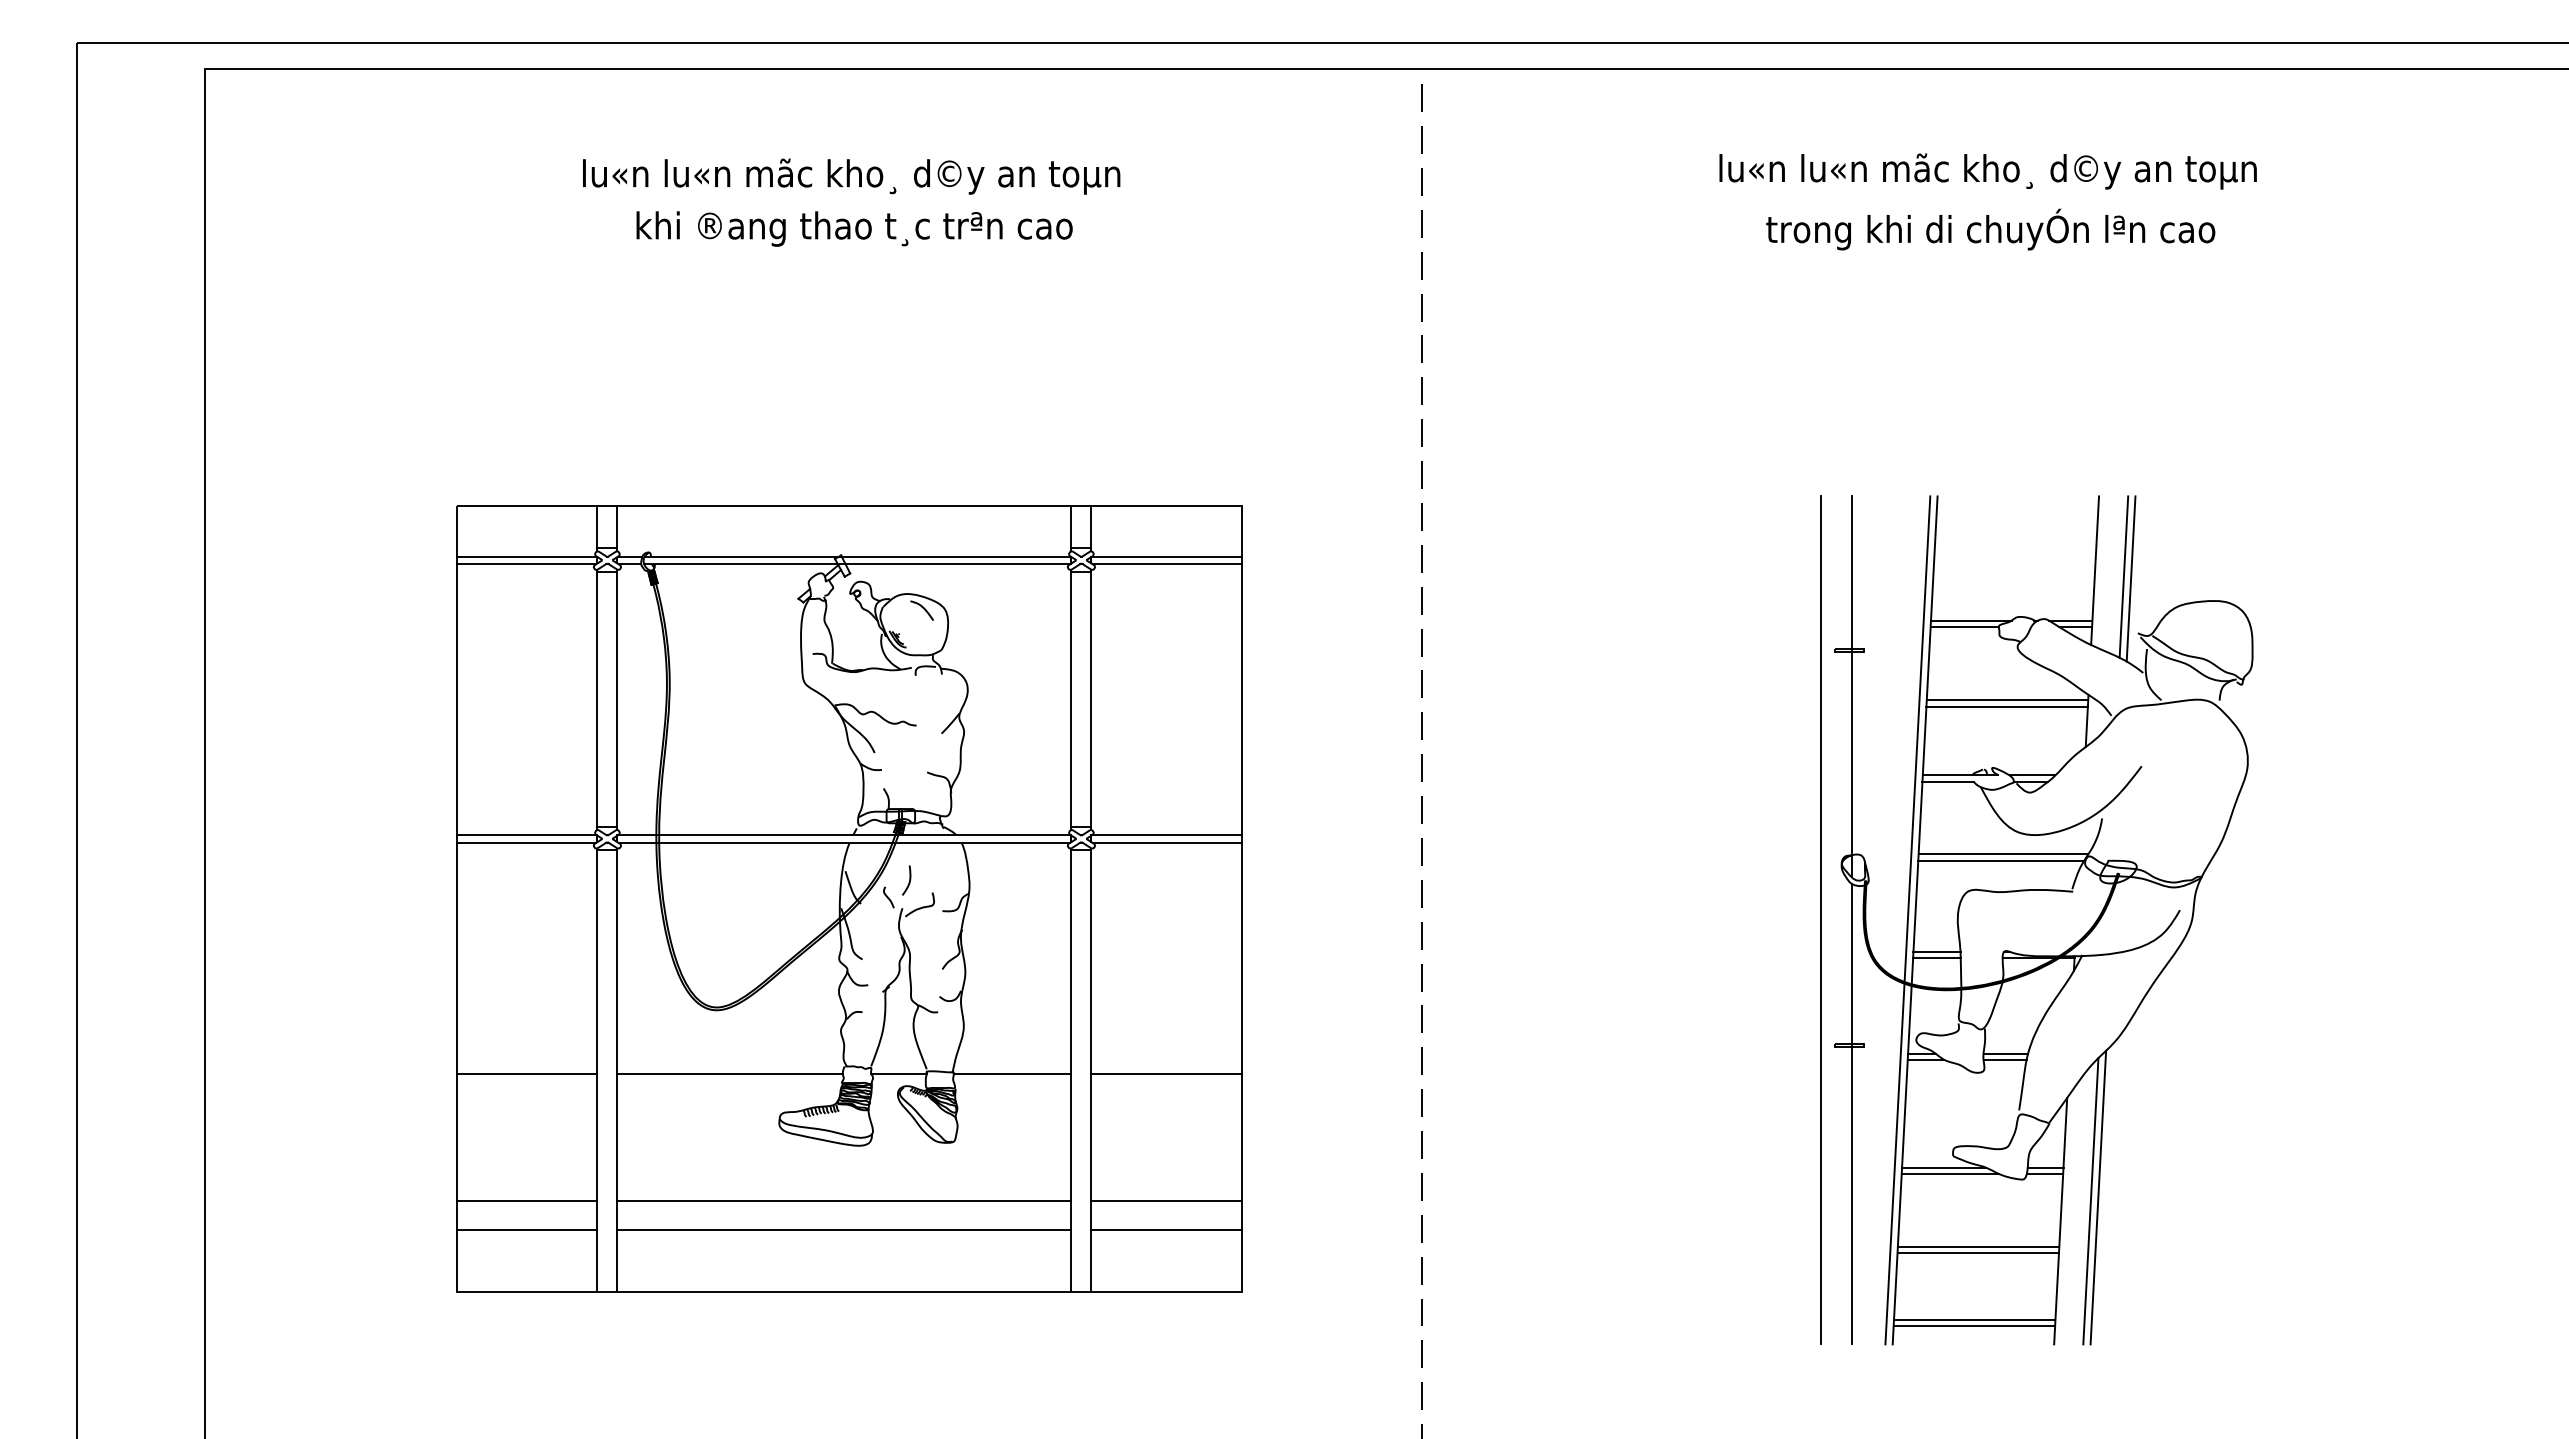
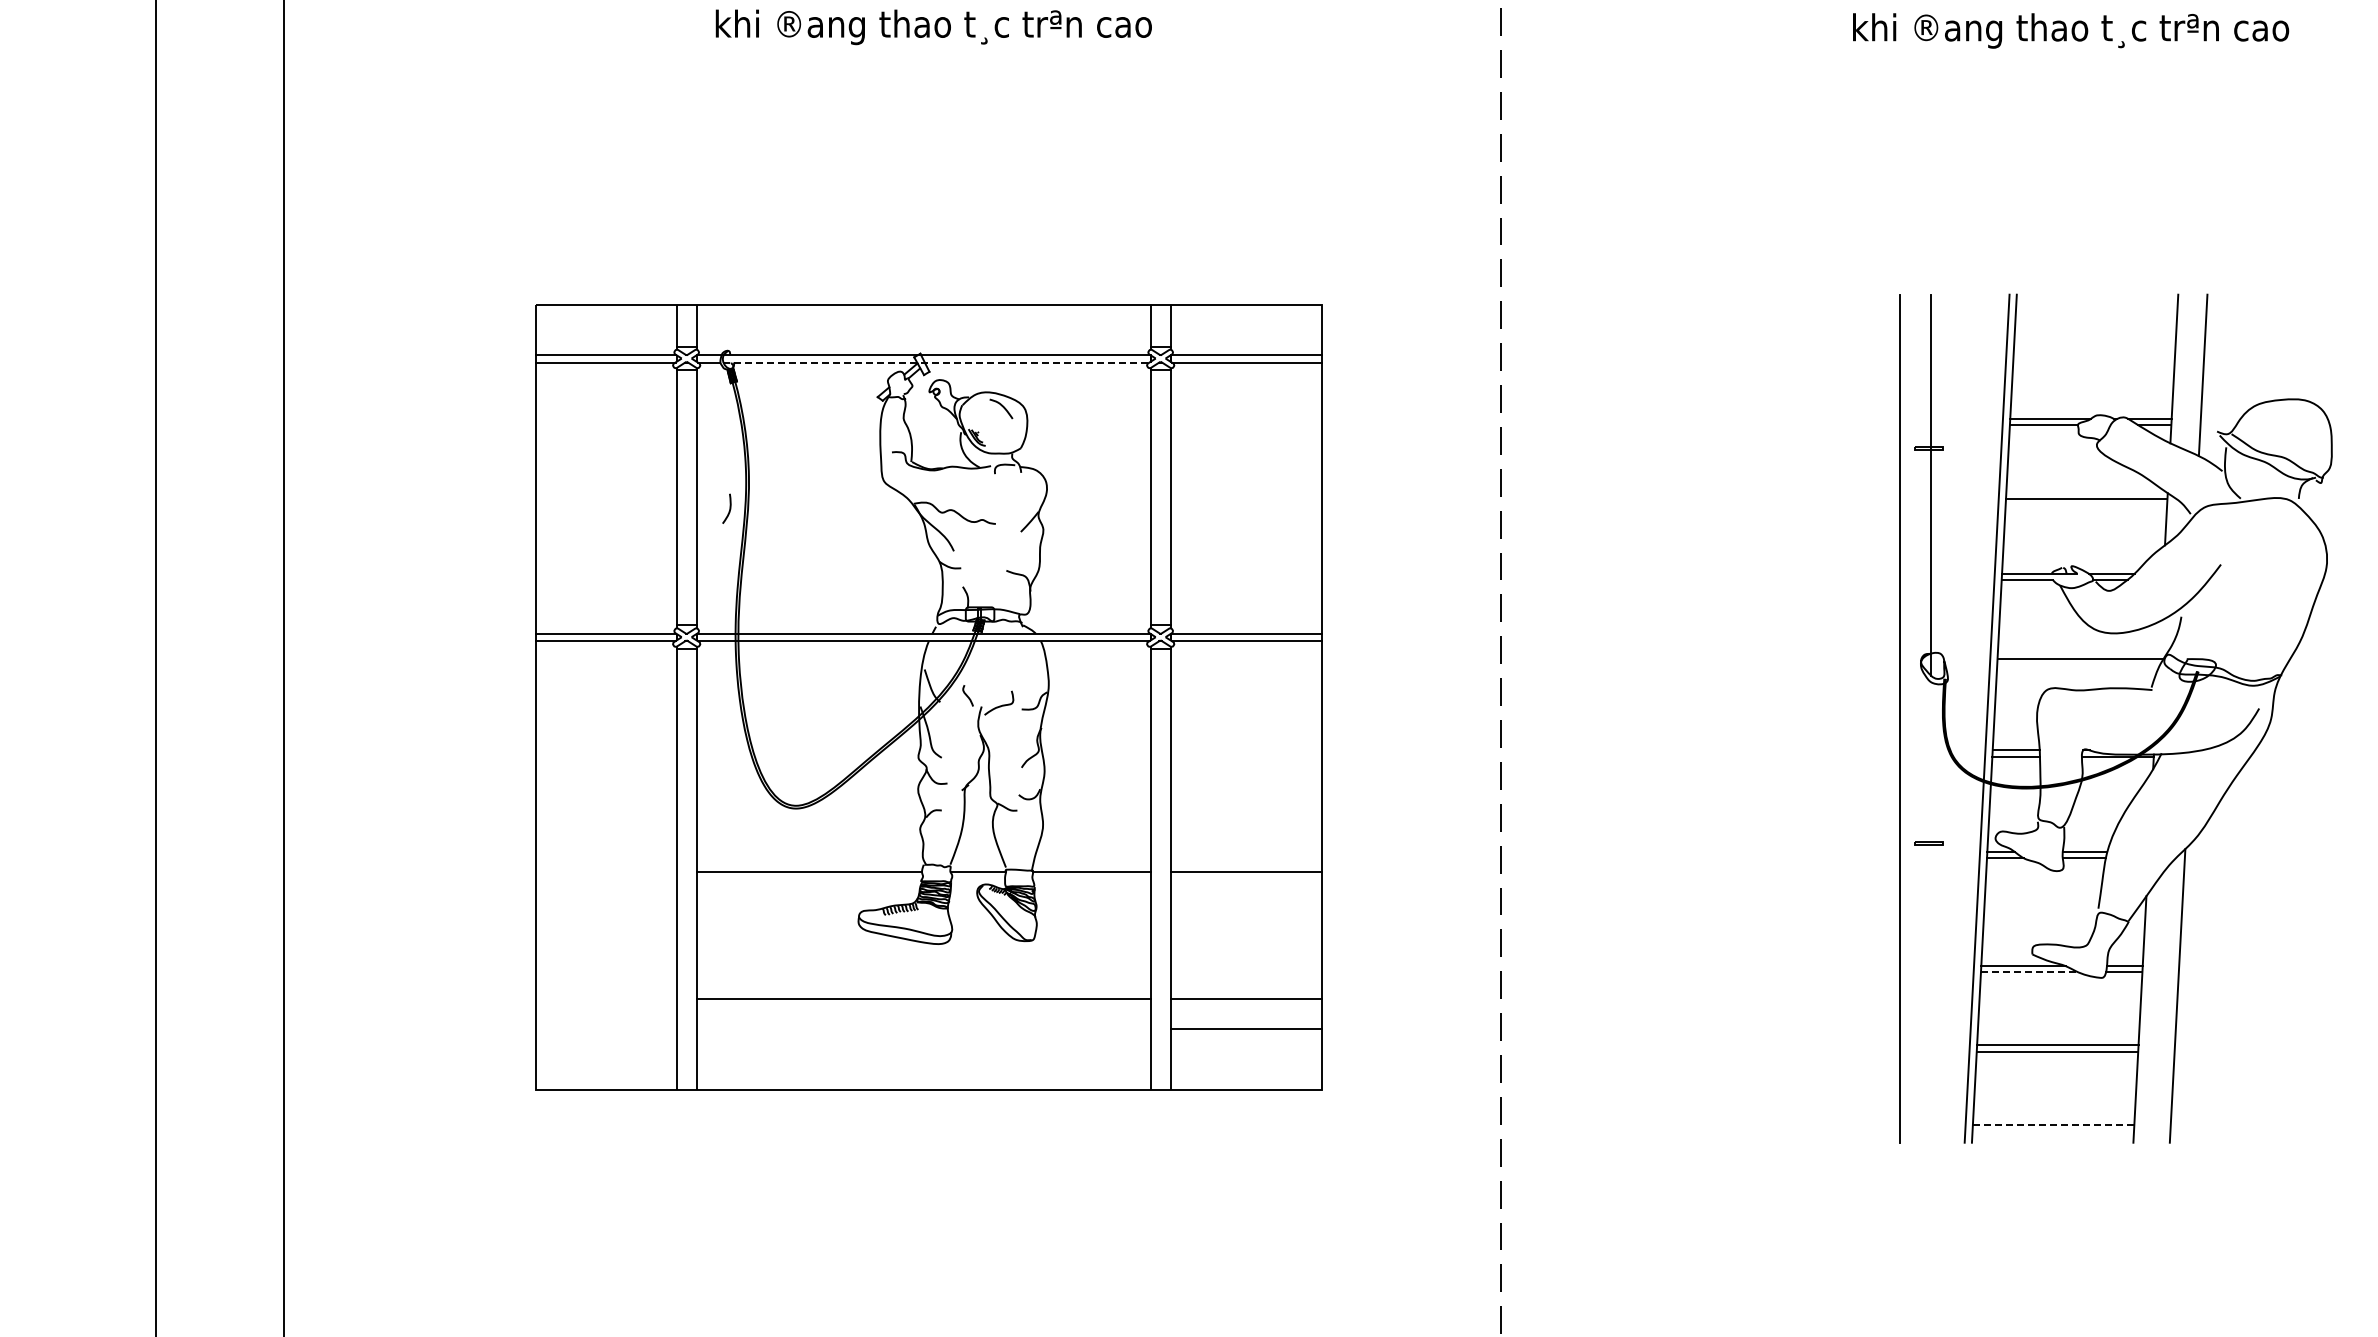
text: (1990, 229) -> (2069, 27), trong khi di chuyÓn lªn cao -> khi ®ang thao t¸c trªn cao
line: (857, 564) -> (936, 362), solid -> dashed
line: (2130, 578) -> (2209, 376), removed
line: (2006, 706) -> (2085, 504), removed
line: (2003, 854) -> (2082, 652), removed
curve: (908, 882) -> (728, 510), moved
line: (526, 1073) -> (605, 871), removed
line: (1851, 1113) -> (1930, 911), removed
line: (1950, 1174) -> (2029, 972), solid -> dashed
line: (526, 1200) -> (605, 998), removed
line: (2090, 1201) -> (2169, 999), removed
line: (526, 1230) -> (605, 1028), removed
line: (844, 1230) -> (923, 1028), removed
line: (1974, 1319) -> (2053, 1117), removed
line: (1974, 1326) -> (2053, 1124), solid -> dashed

